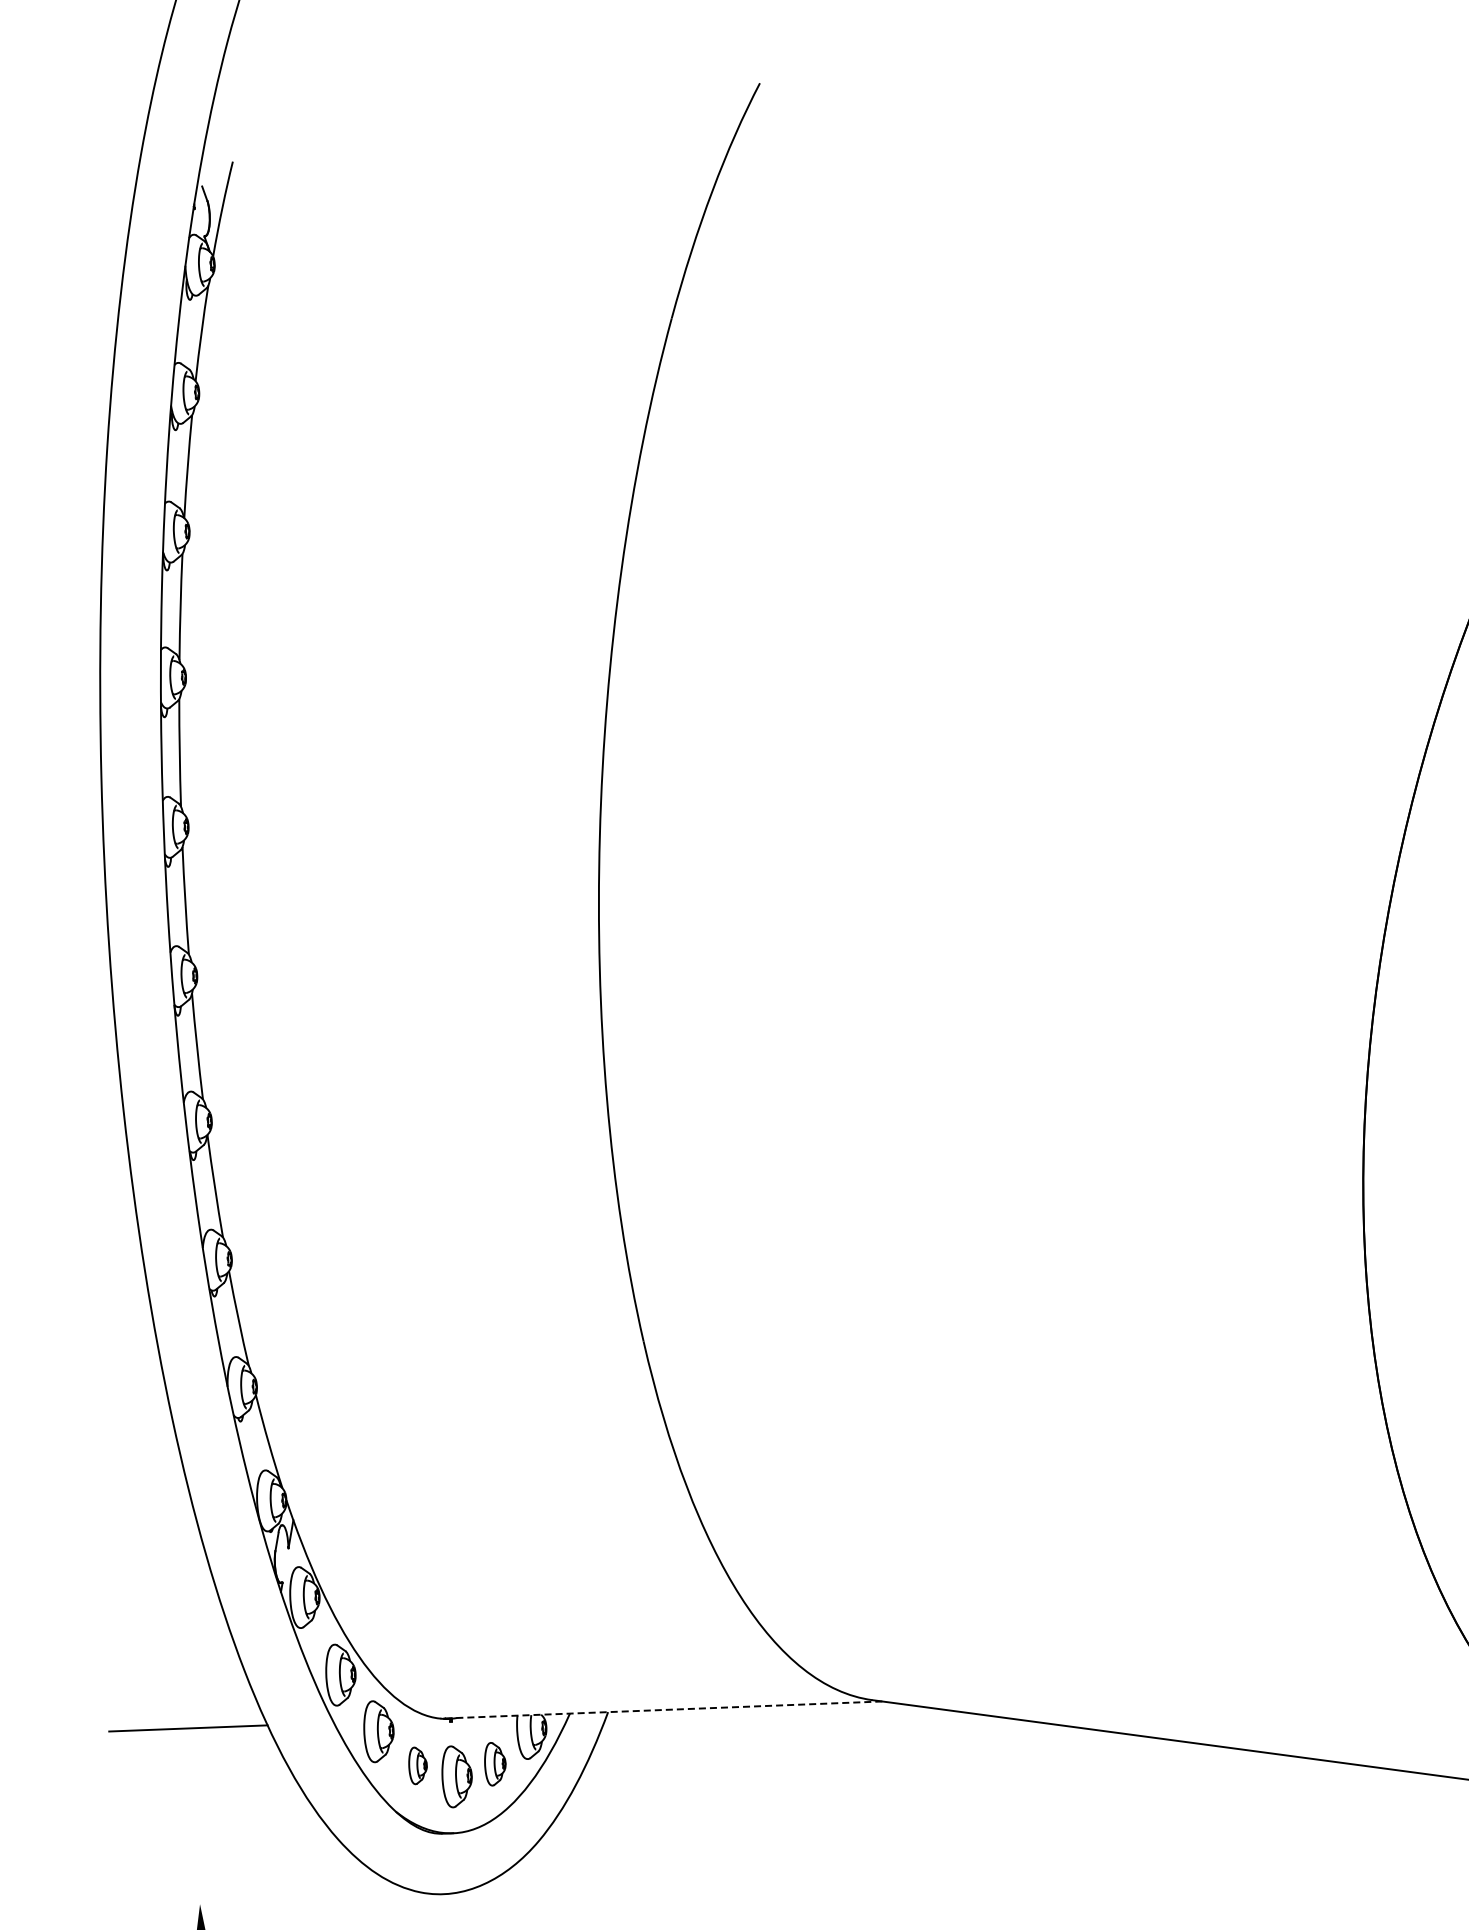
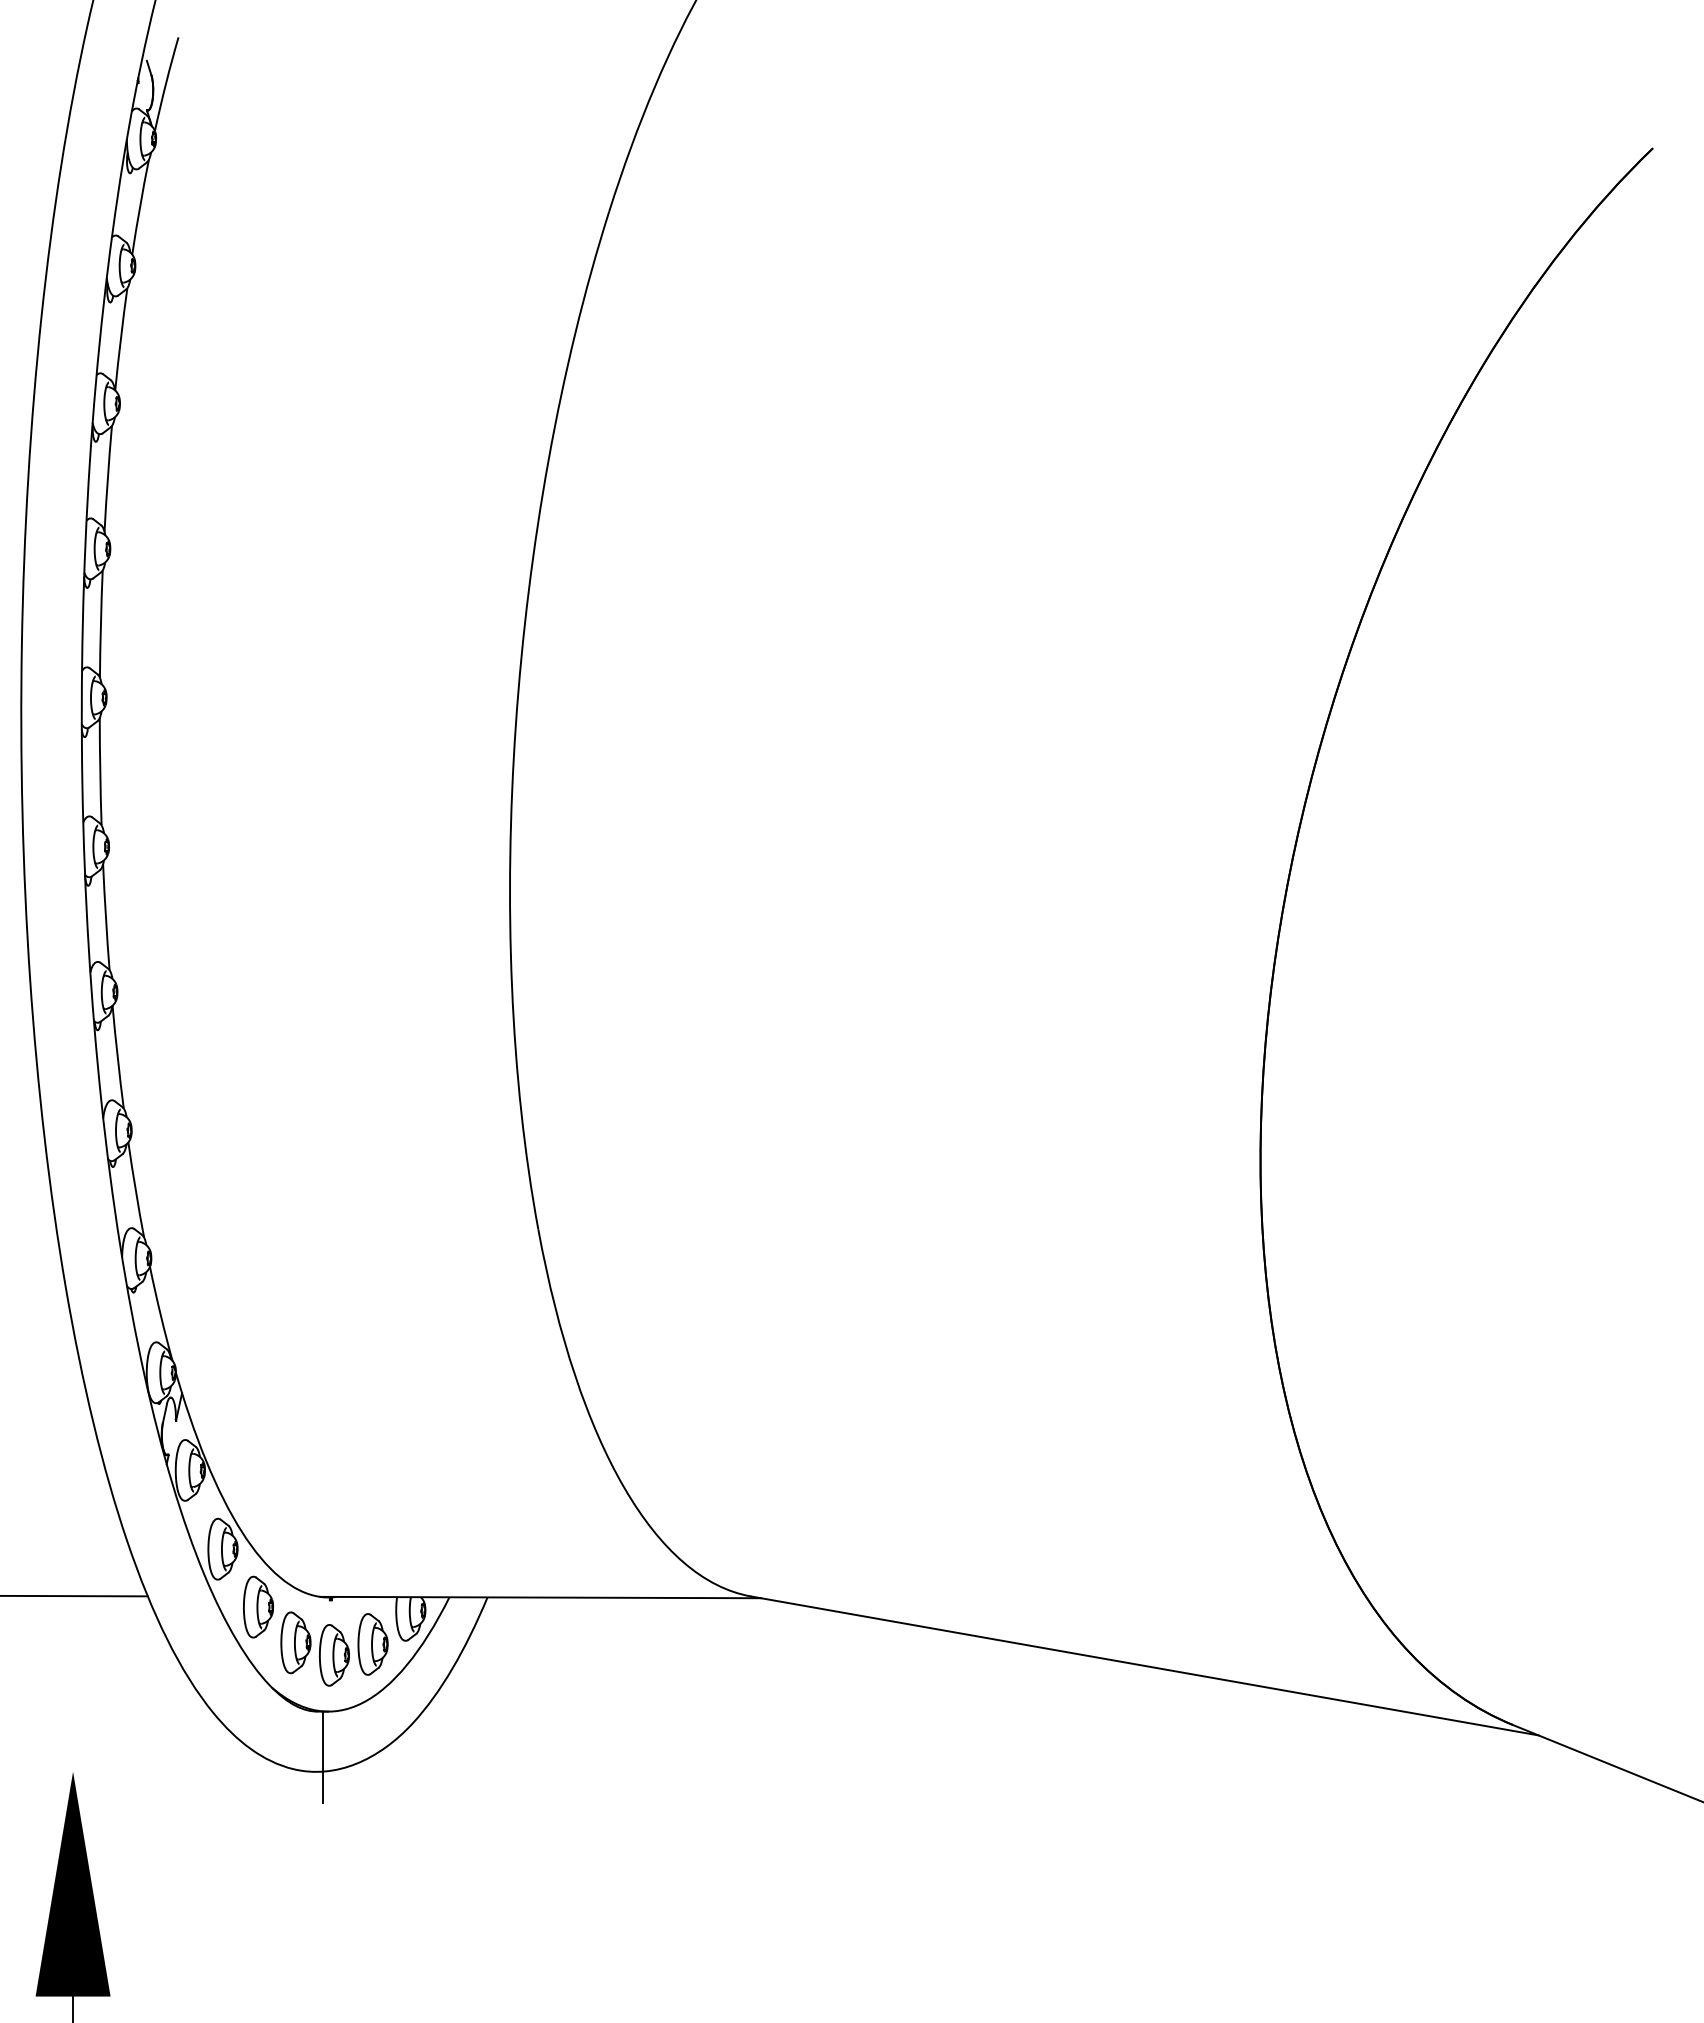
line: (661, 1710) -> (540, 1597), dashed -> solid
part: (494, 1764) -> (372, 1644), size x1.43
part: (417, 1765) -> (295, 1642), size x1.67
line: (449, 1878) -> (322, 1756), added

